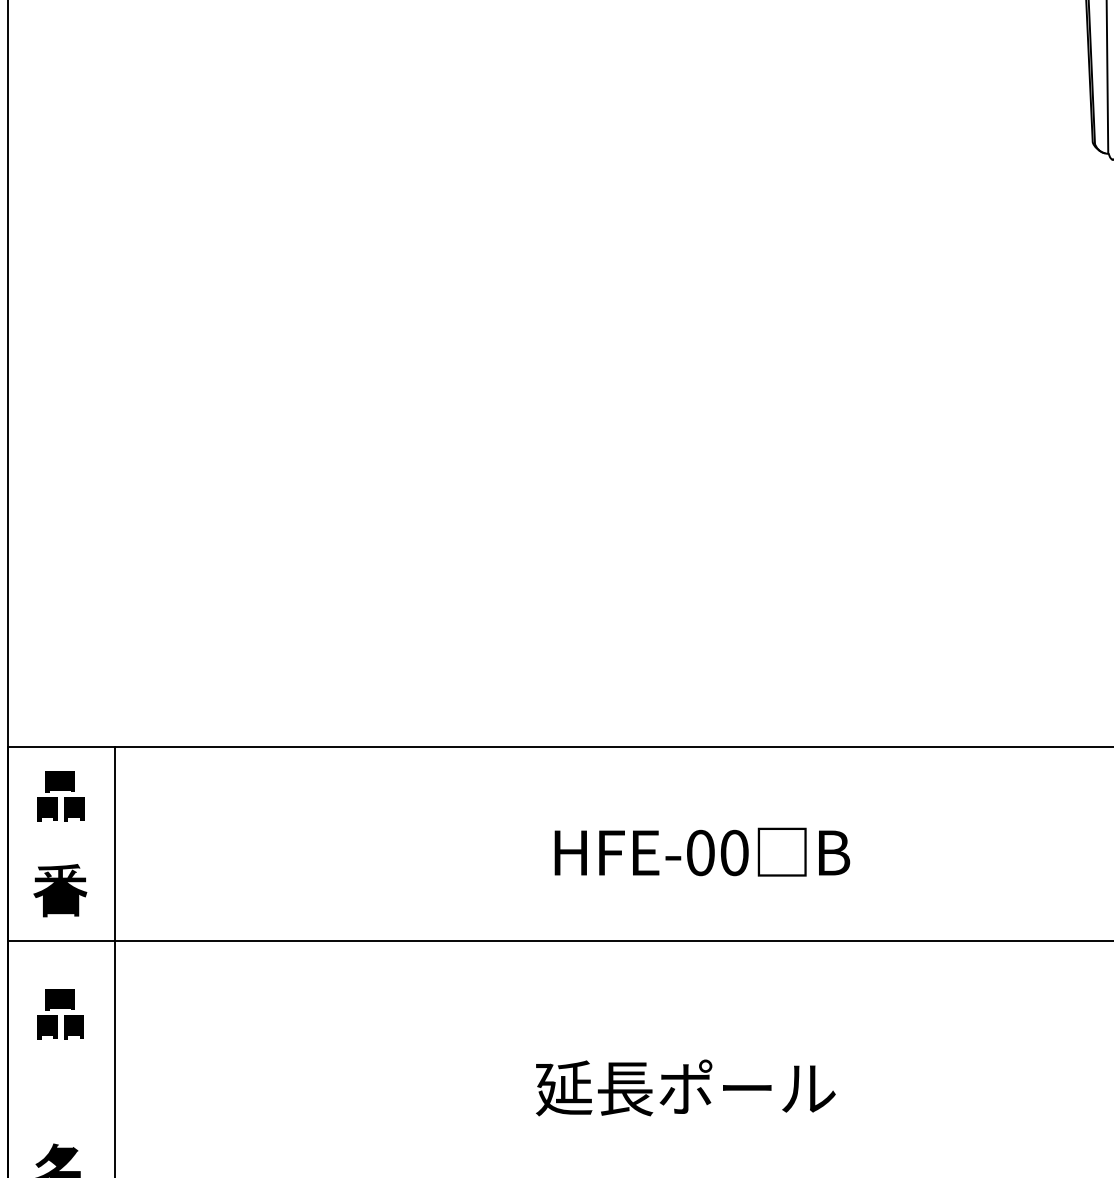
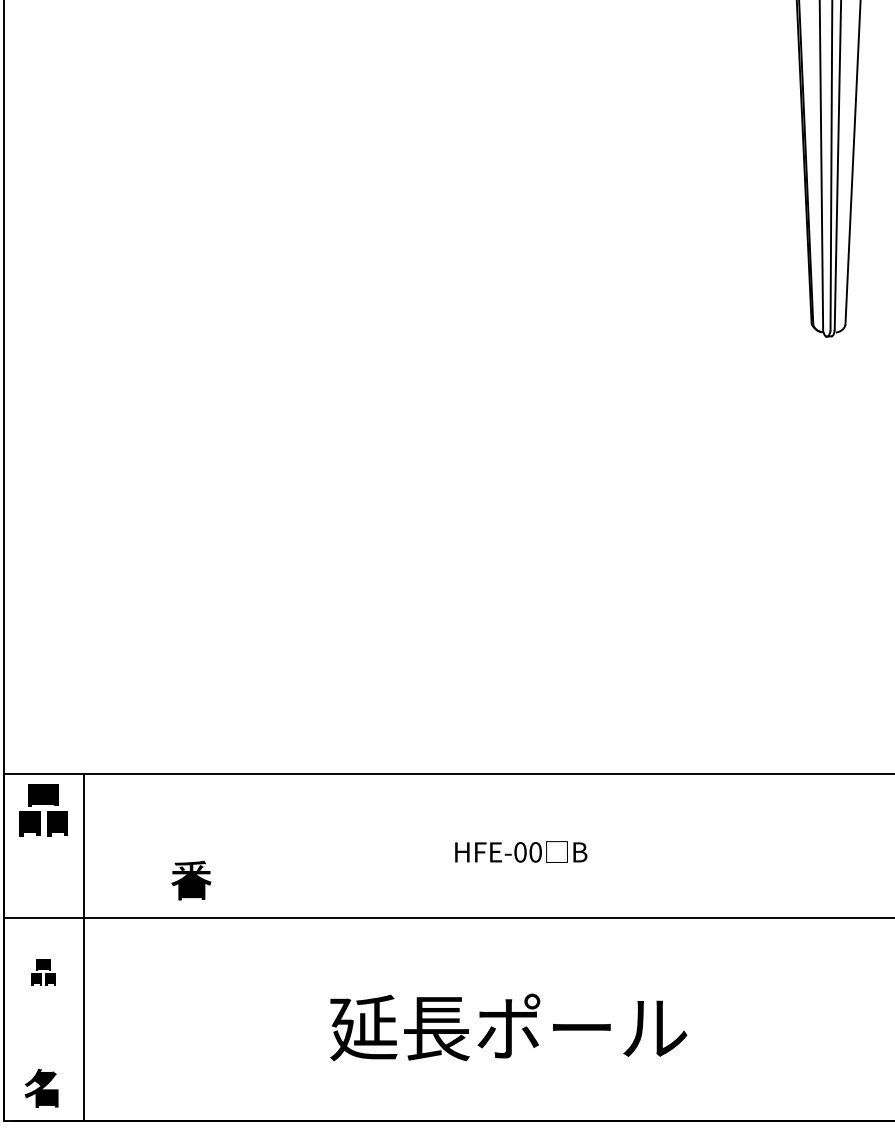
part: (60, 795) -> (43, 809), size x1.4
part: (701, 851) -> (520, 851), size x0.6
part: (60, 890) -> (191, 880), moved
part: (60, 1014) -> (43, 972), size x0.7
part: (685, 1088) -> (508, 1027), size x1.6

